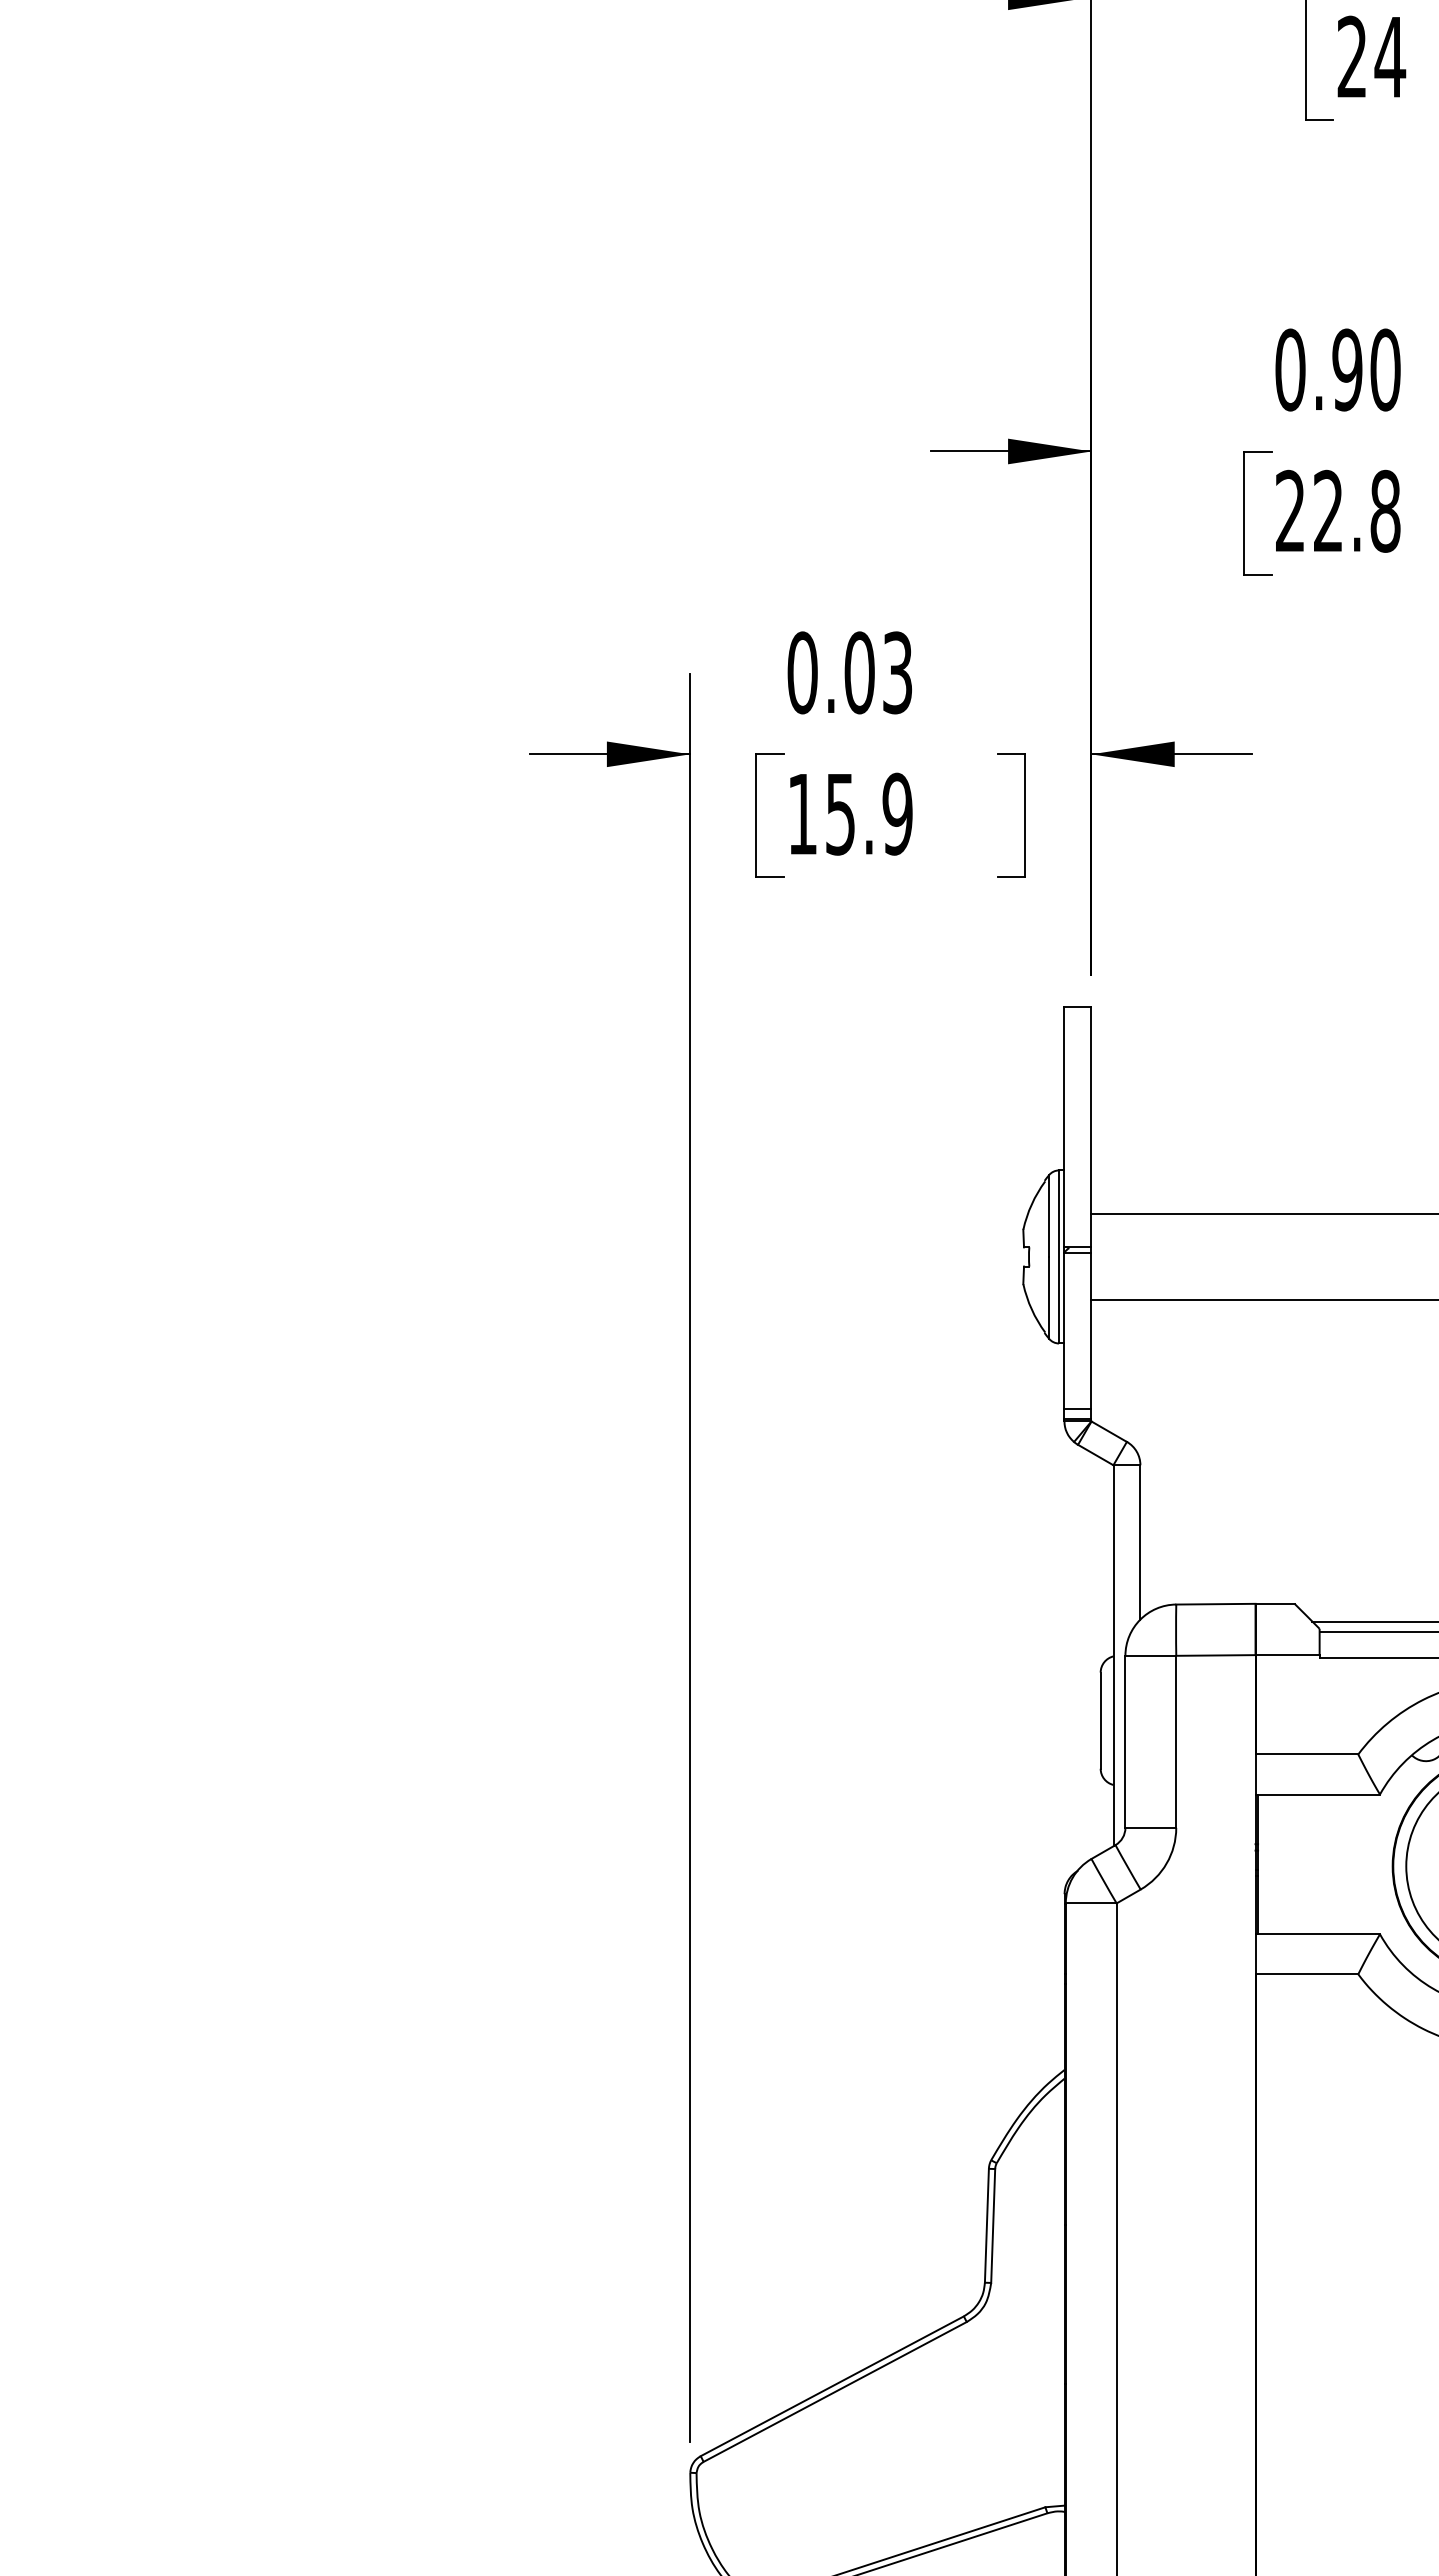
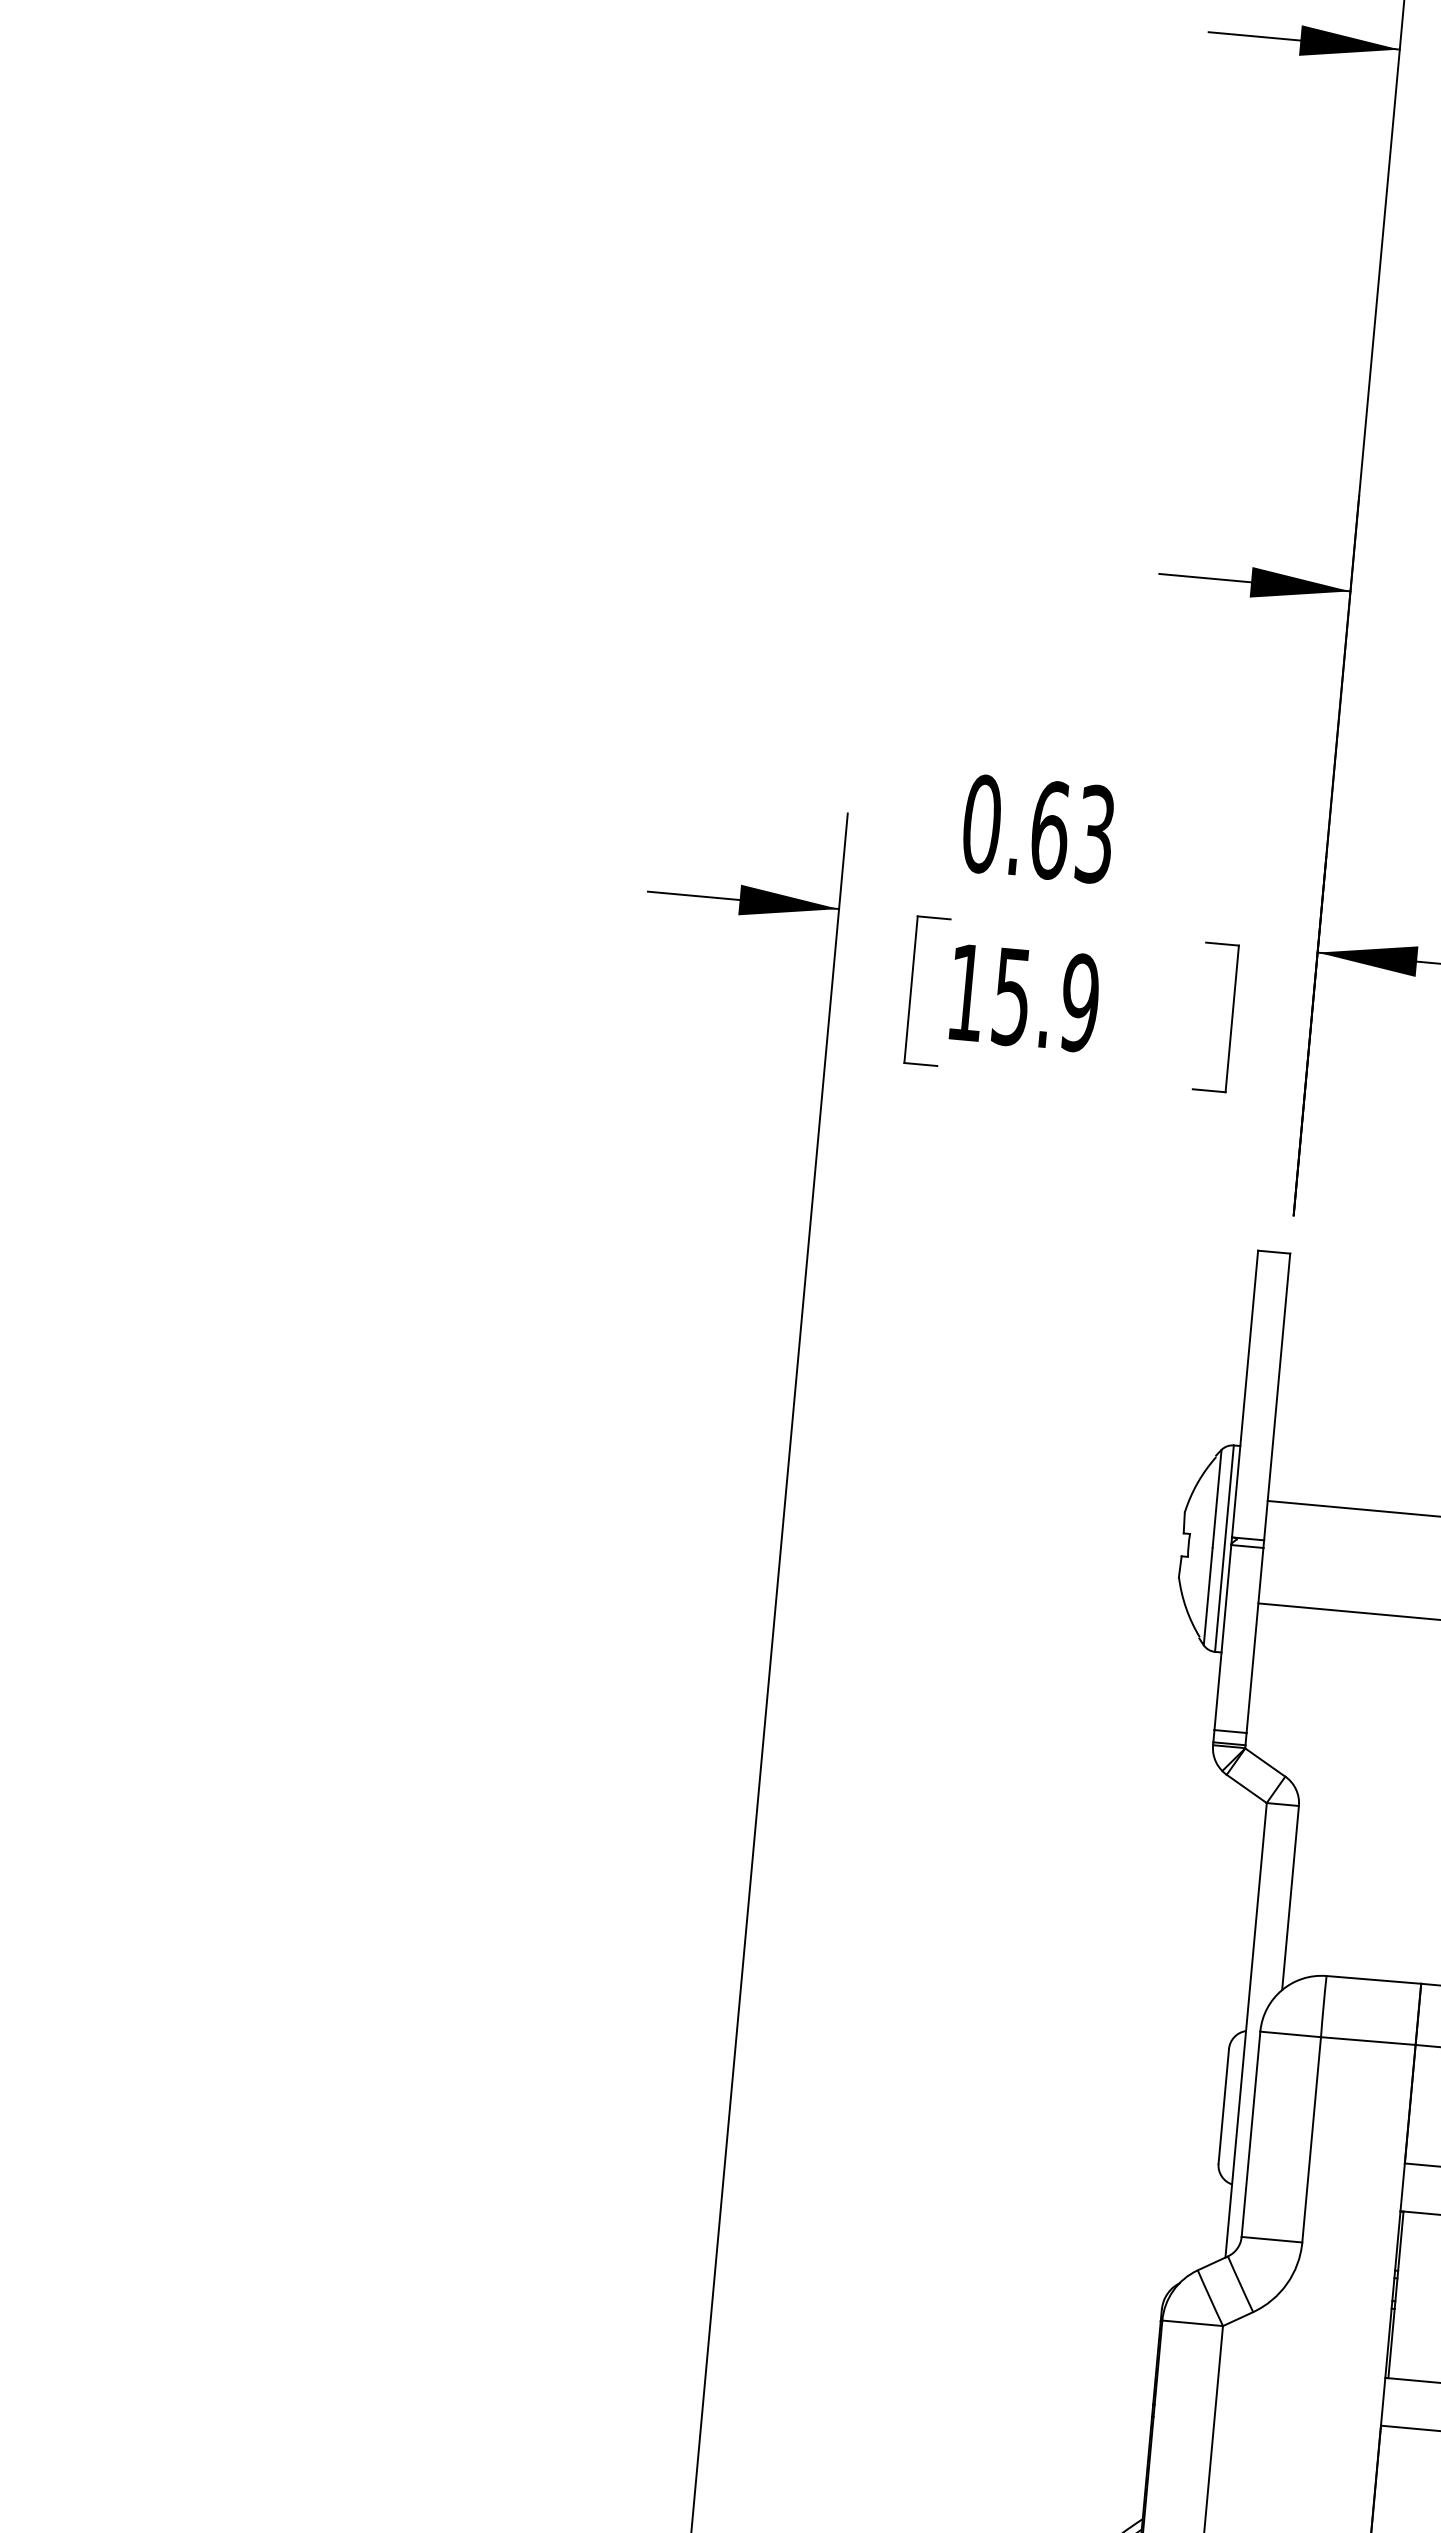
text: (859, 672) -> (1049, 829), 0.03 -> 0.63

